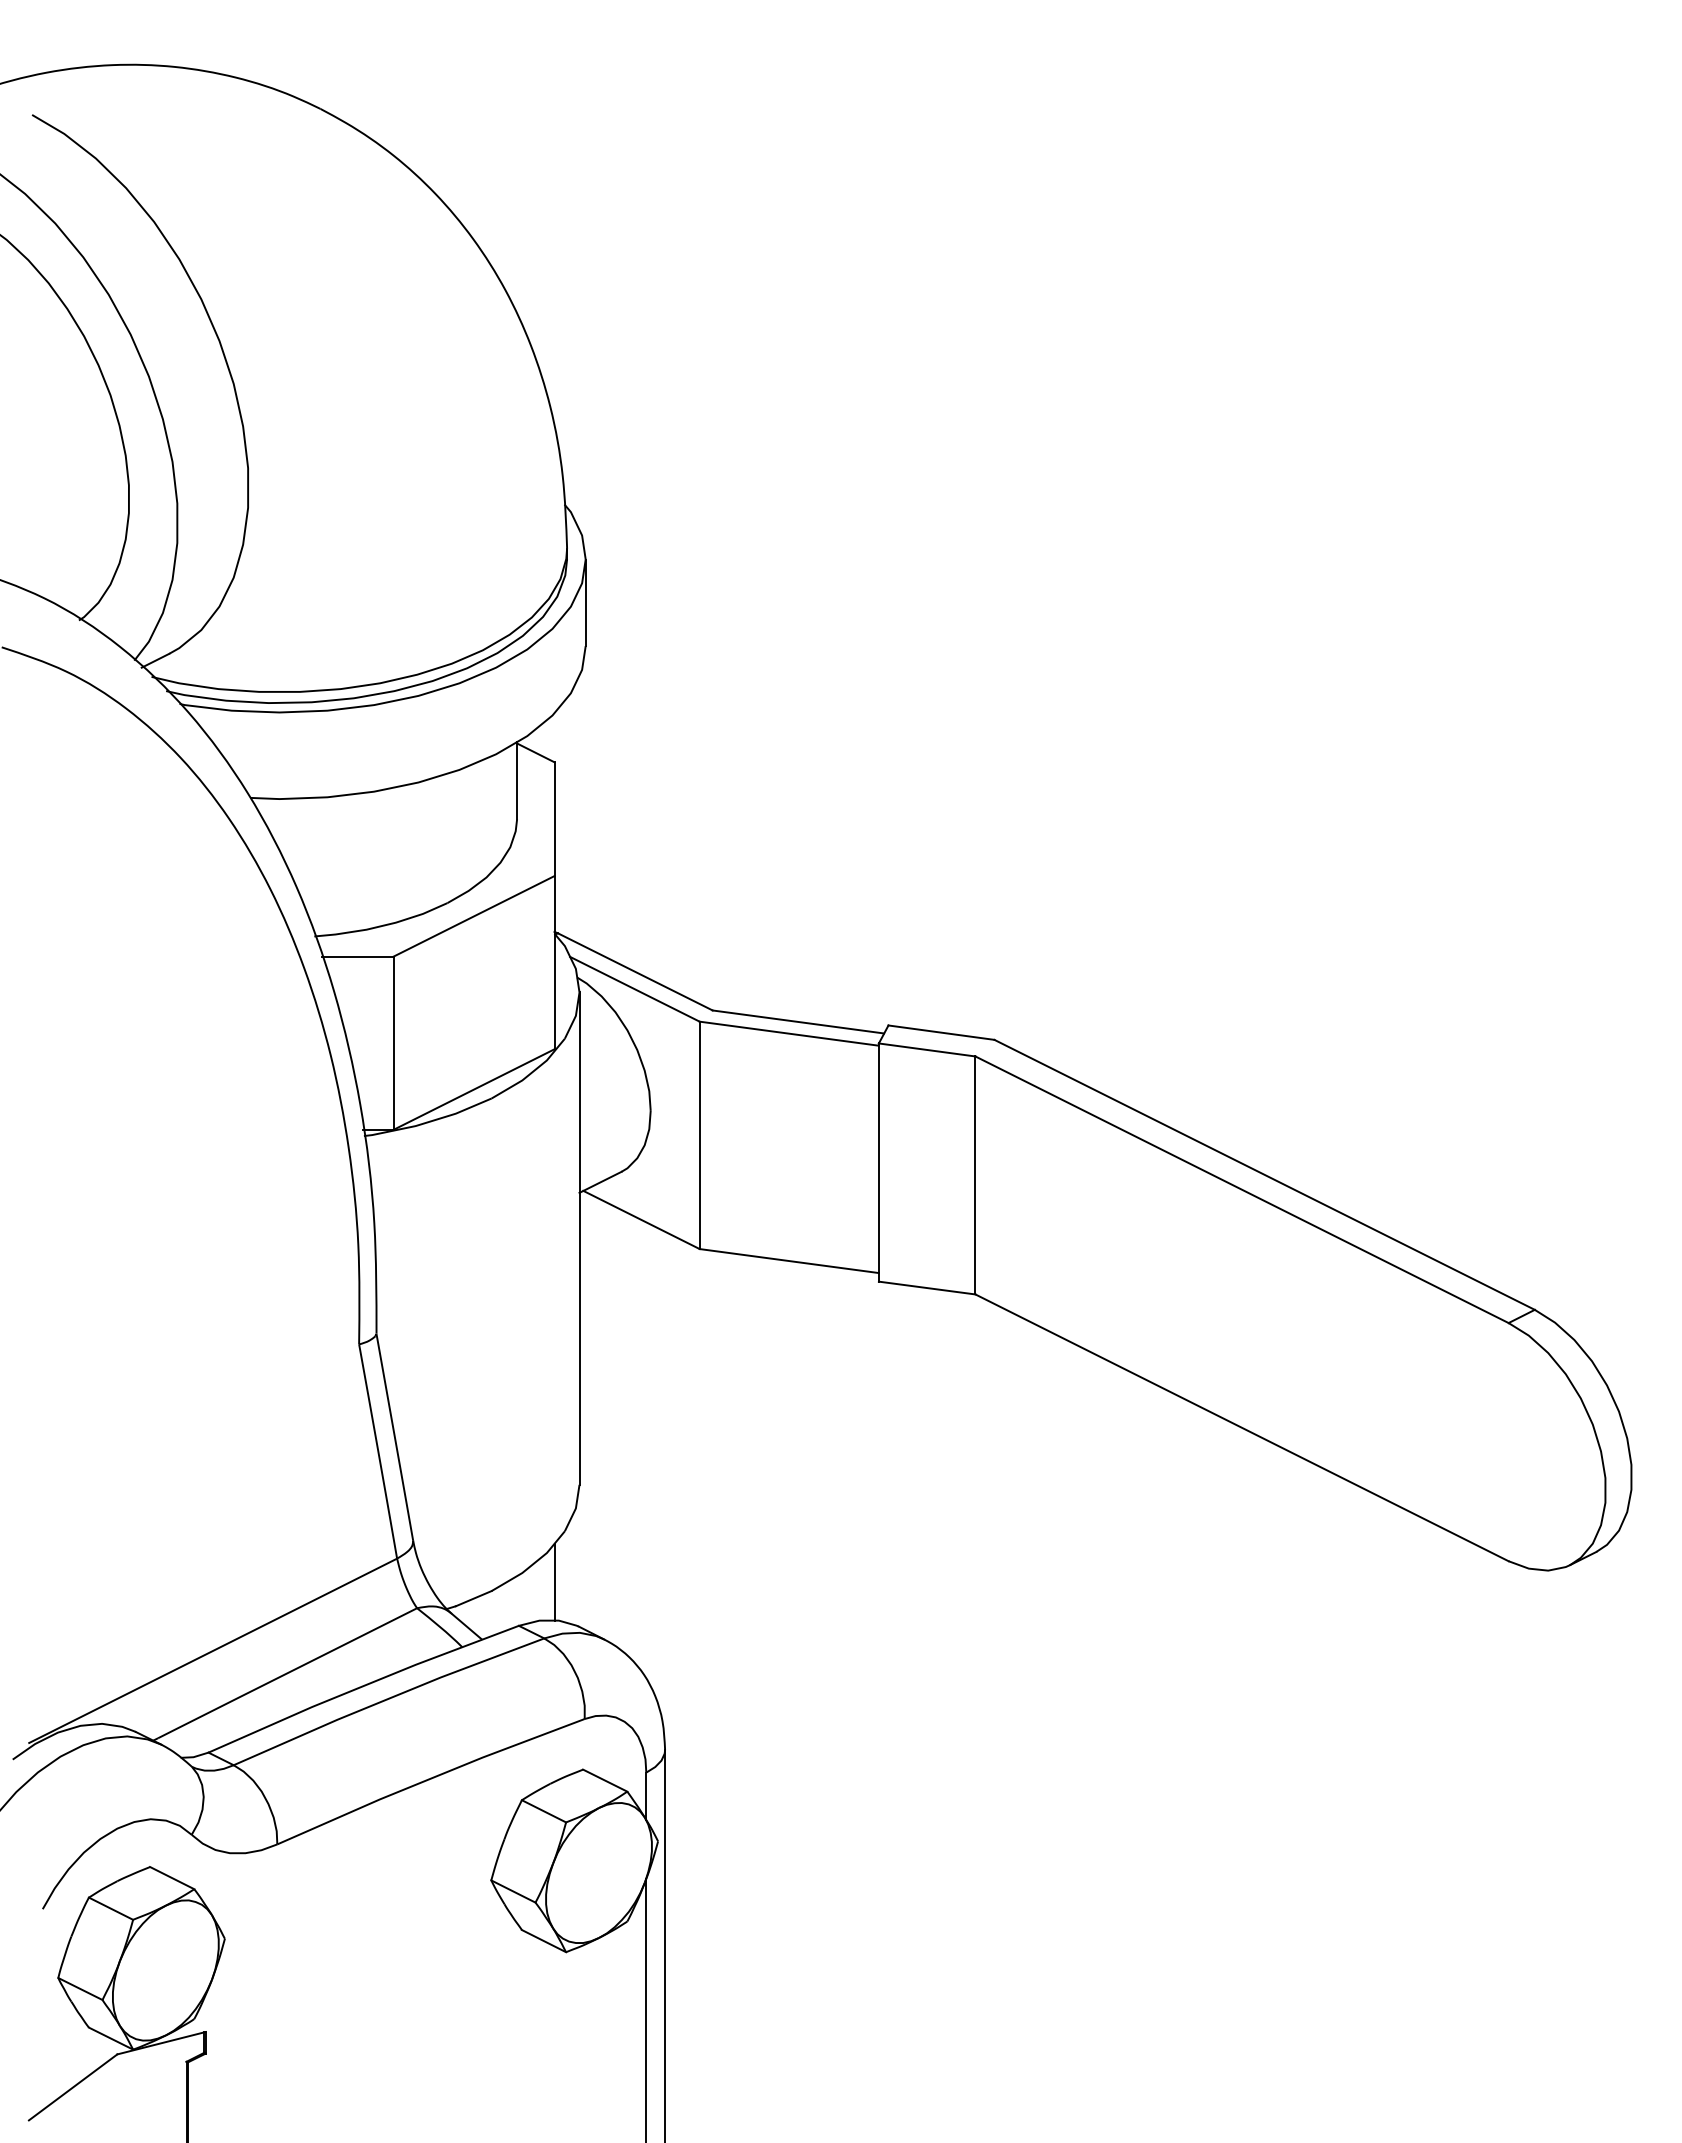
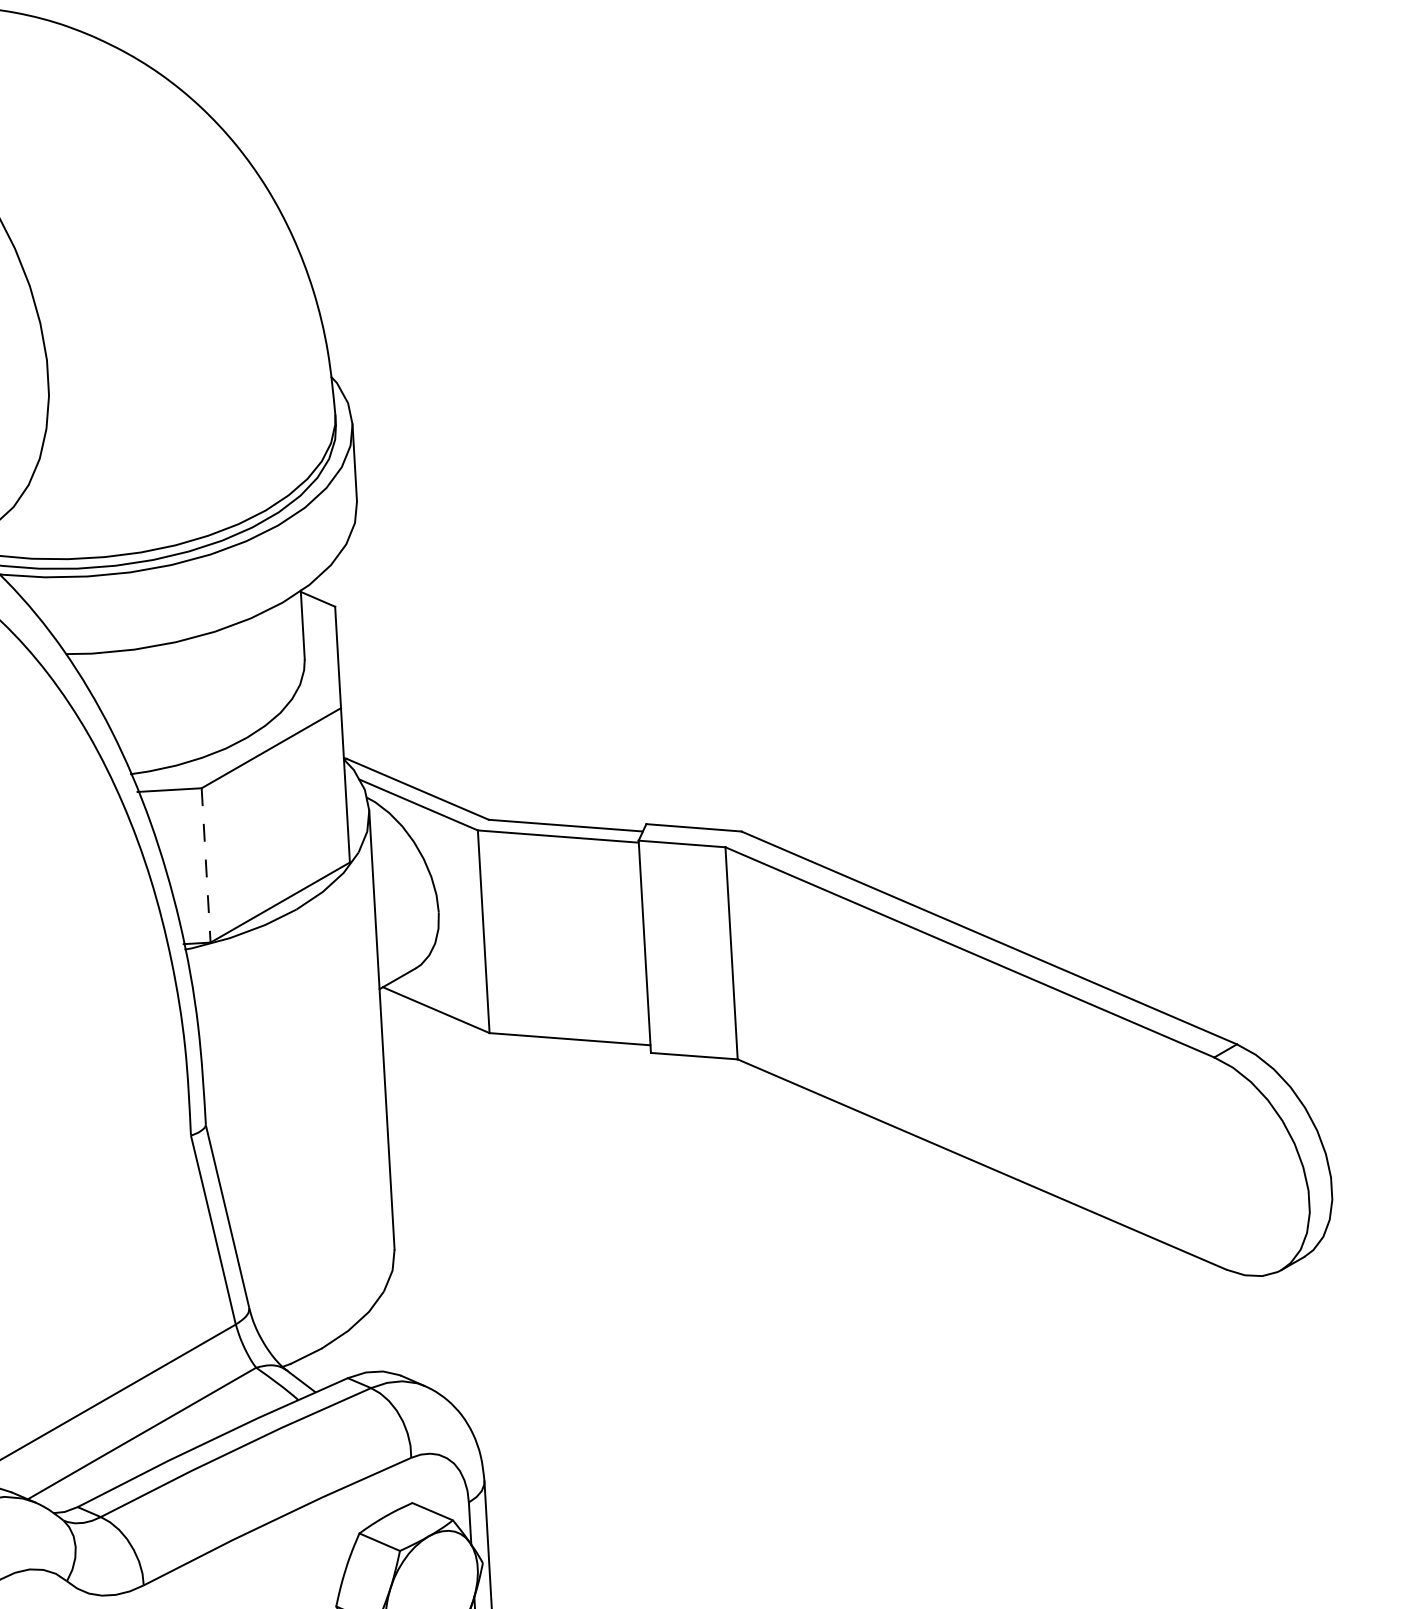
line: (393, 1043) -> (206, 865), solid -> dashed
line: (554, 1581) -> (377, 1336), removed

